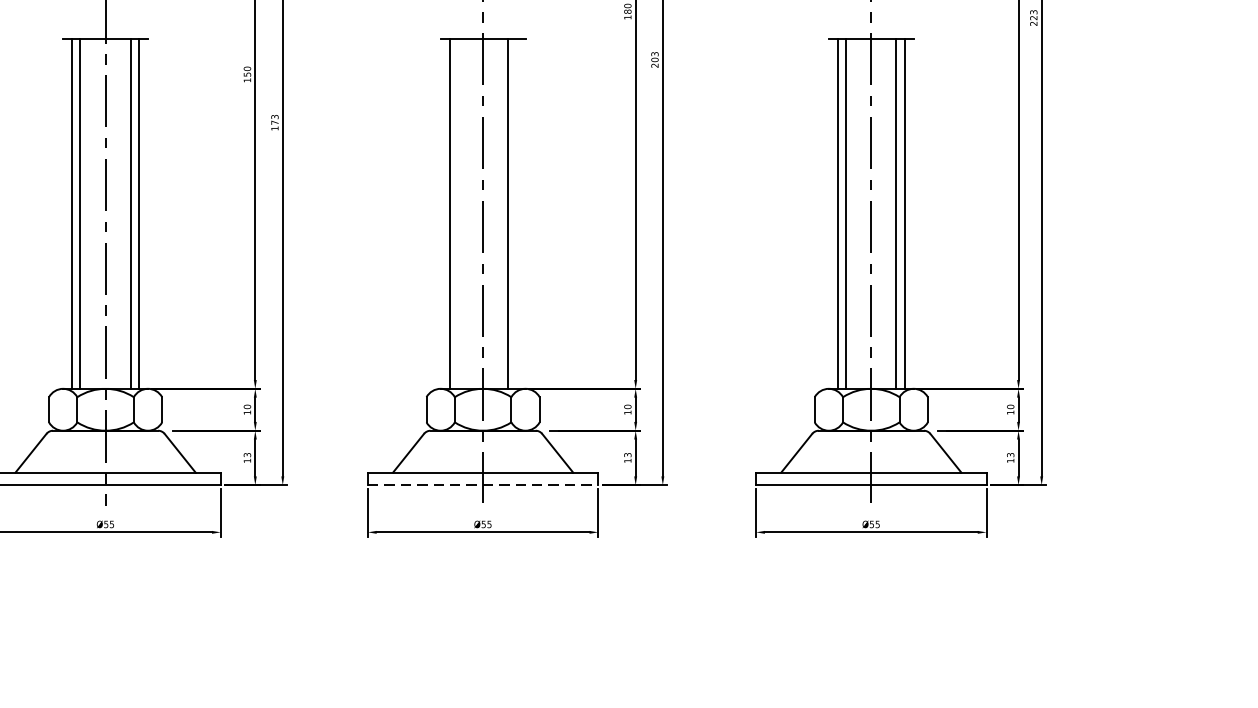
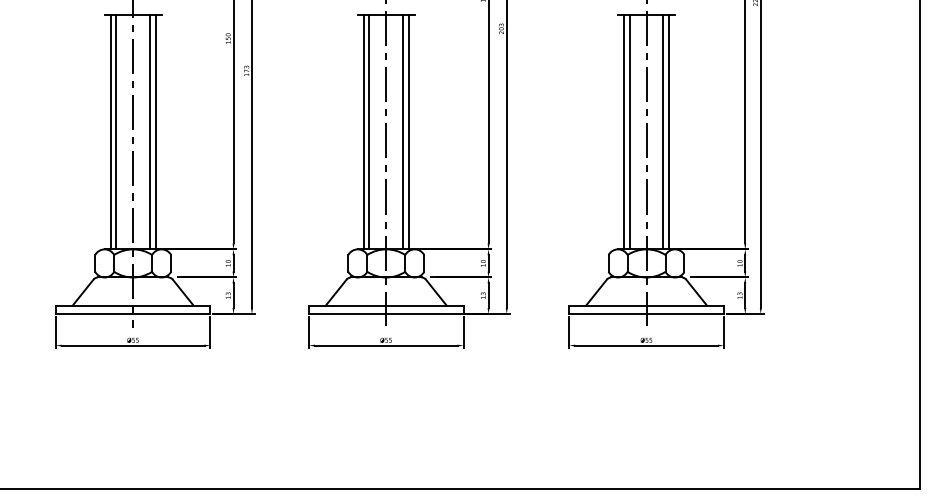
line: (458, 213) -> (369, 131), added
line: (516, 213) -> (408, 131), added
line: (483, 485) -> (386, 314), dashed -> solid

